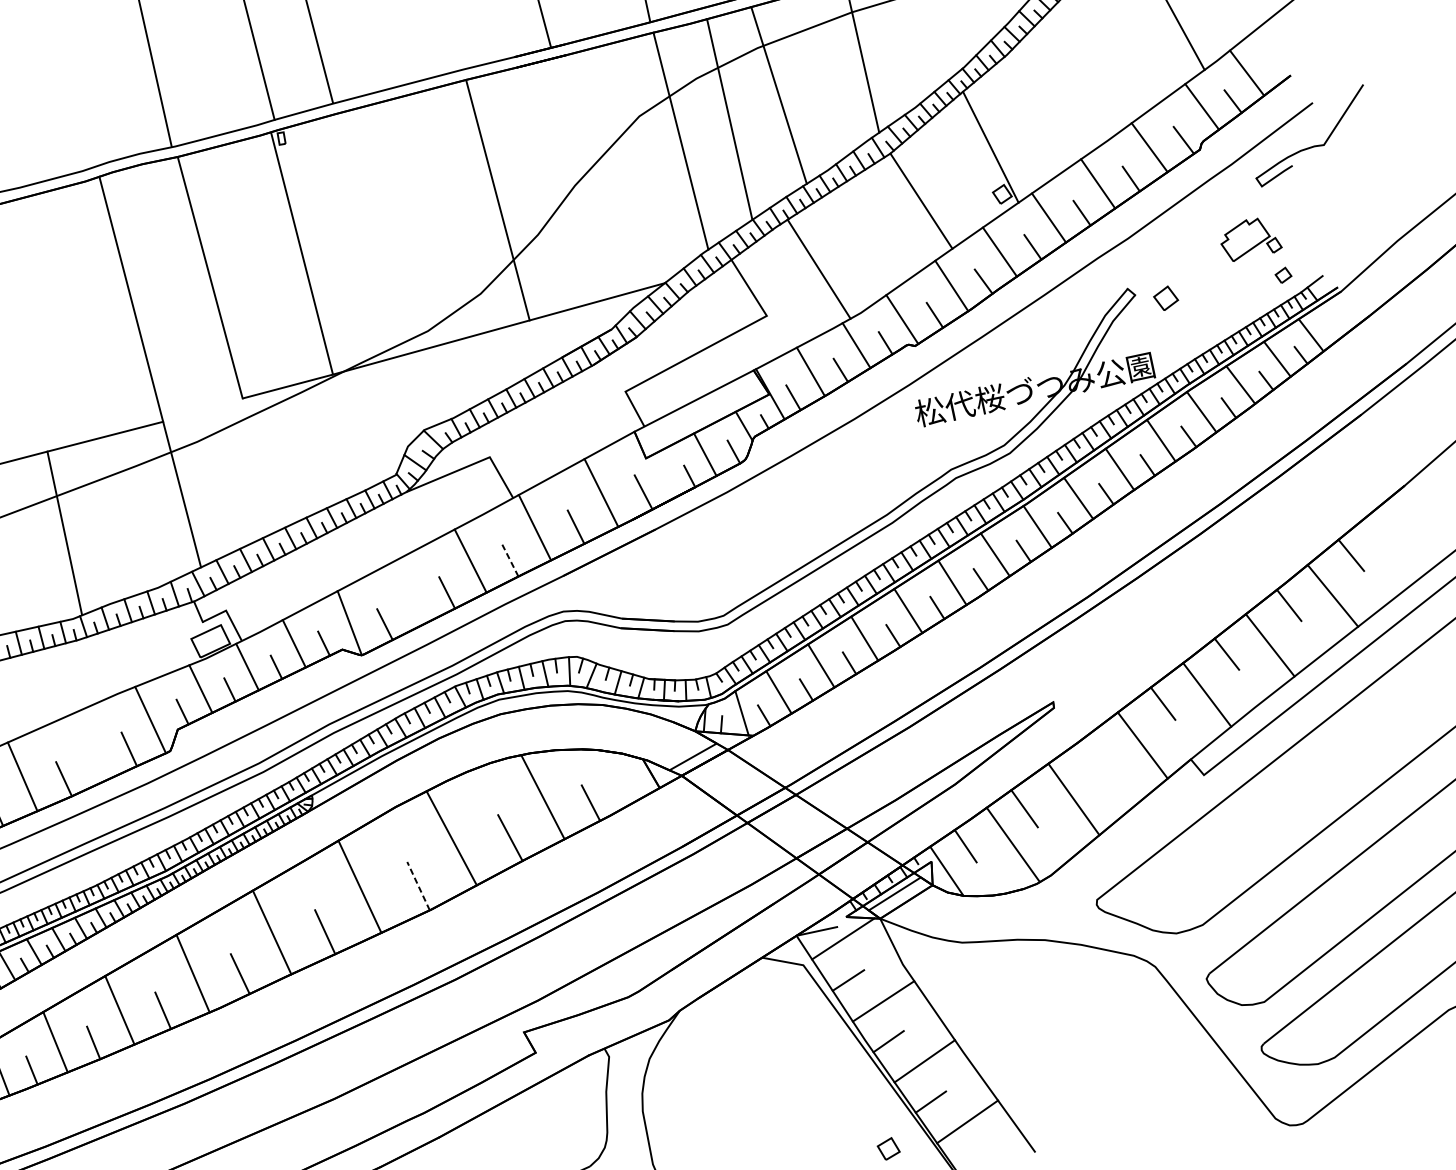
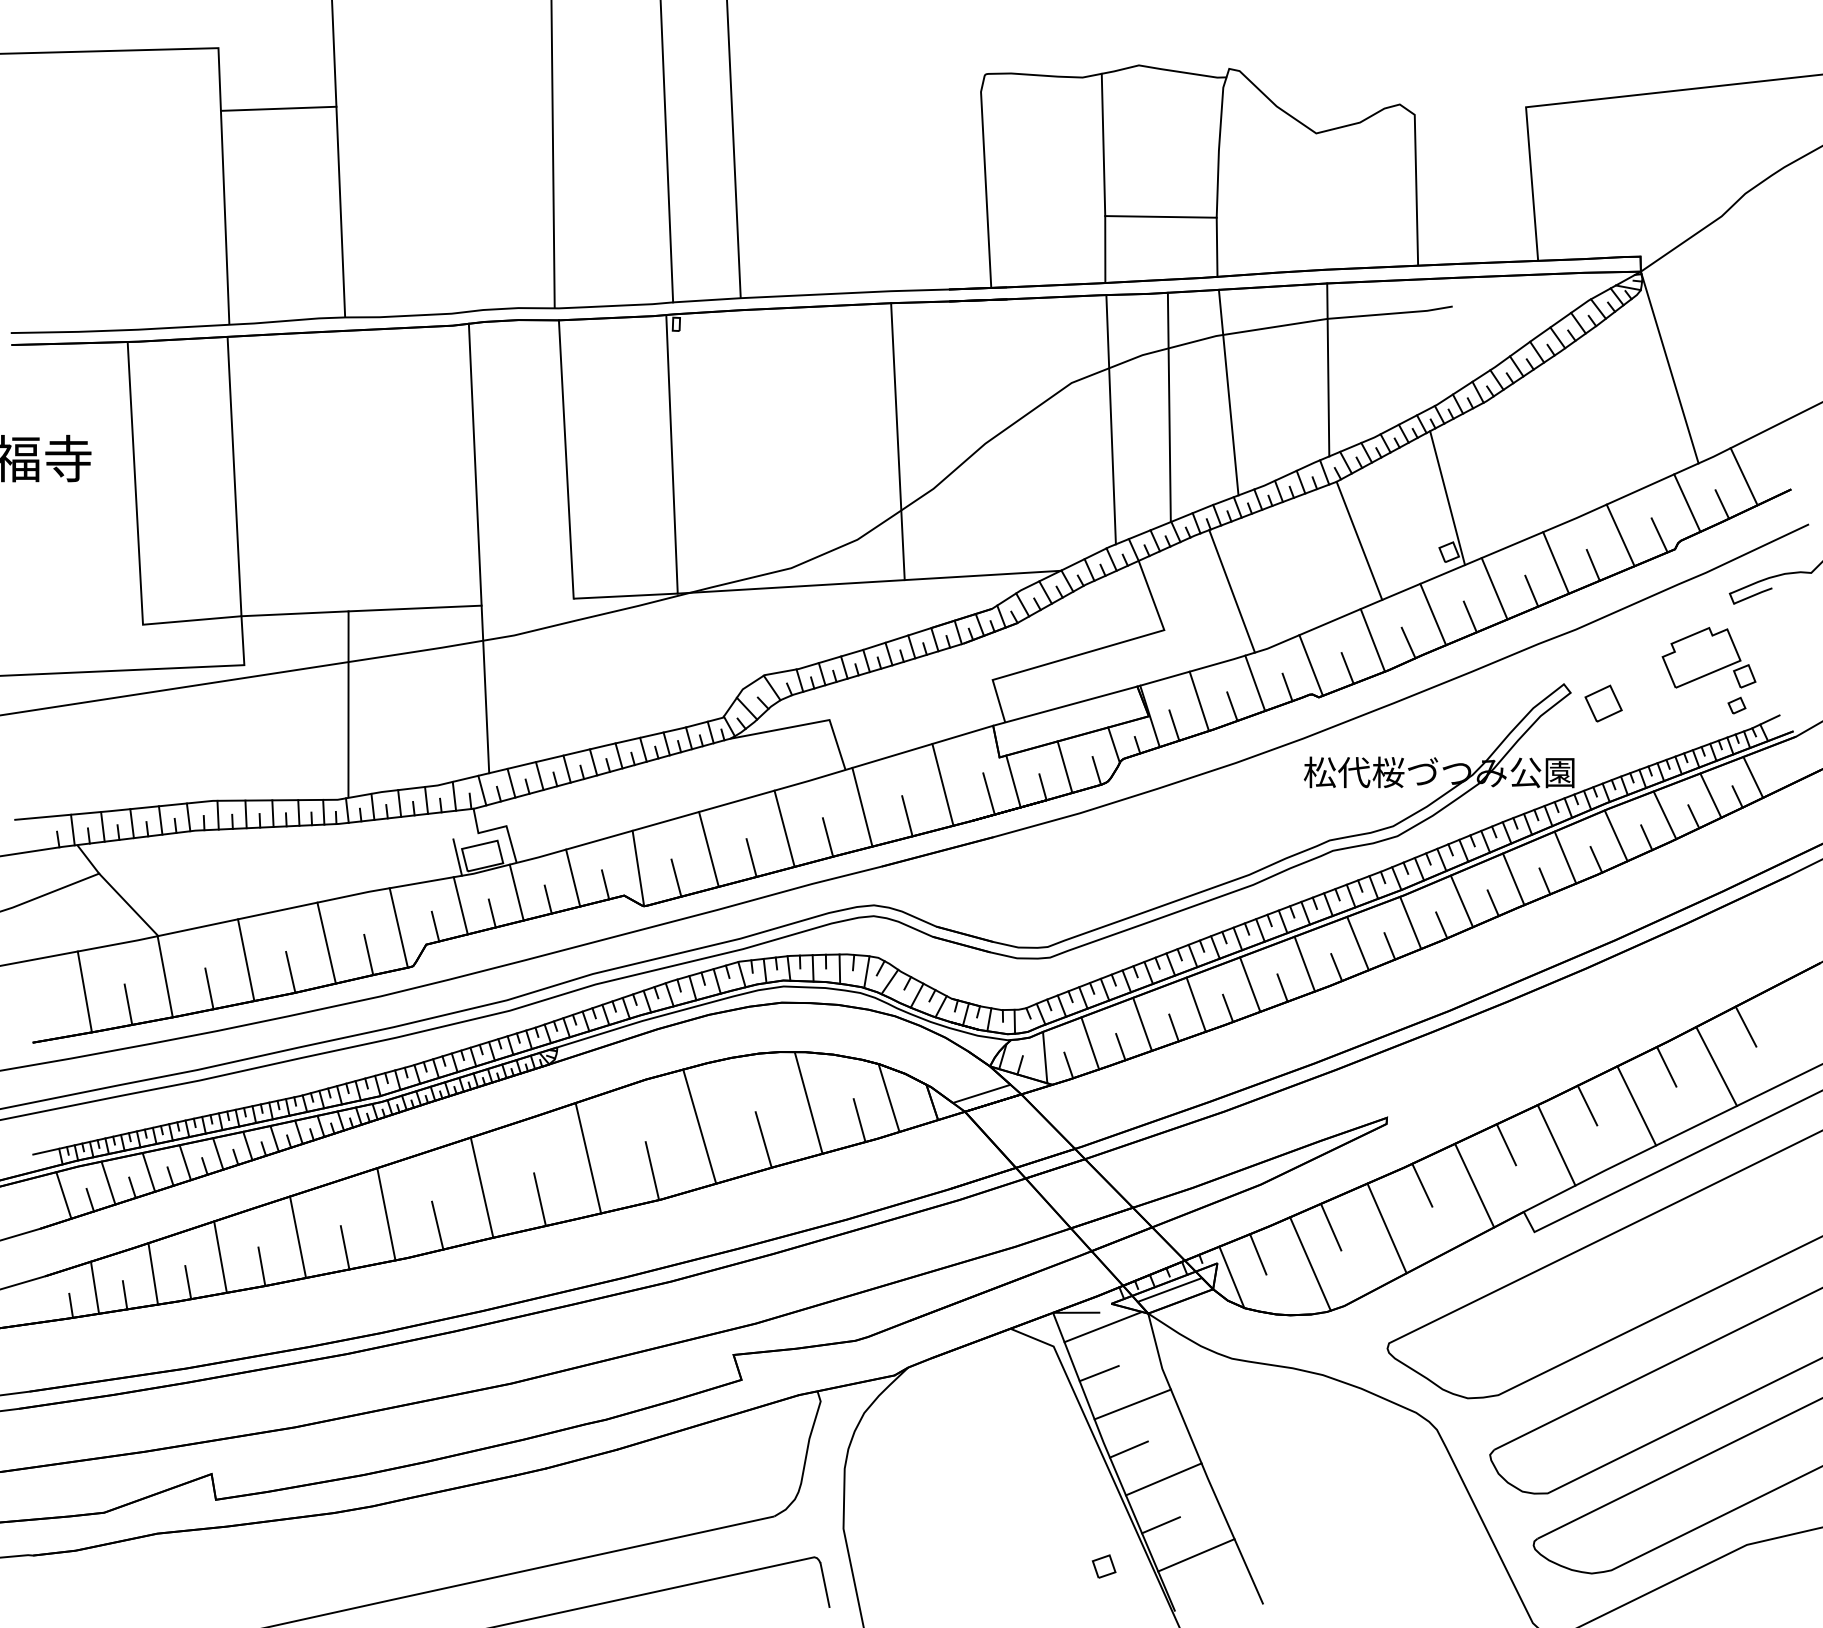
part: (1249, 238) -> (1708, 657), size x1.43
part: (1165, 298) -> (1603, 703), size x1.43
line: (662, 476) -> (1013, 781), added
line: (510, 560) -> (828, 837), dashed -> solid
line: (407, 592) -> (708, 848), added
line: (188, 647) -> (457, 857), added
line: (89, 746) -> (326, 942), added
line: (1096, 754) -> (1422, 1184), added
line: (611, 777) -> (888, 1097), added
line: (418, 886) -> (652, 1171), dashed -> solid

